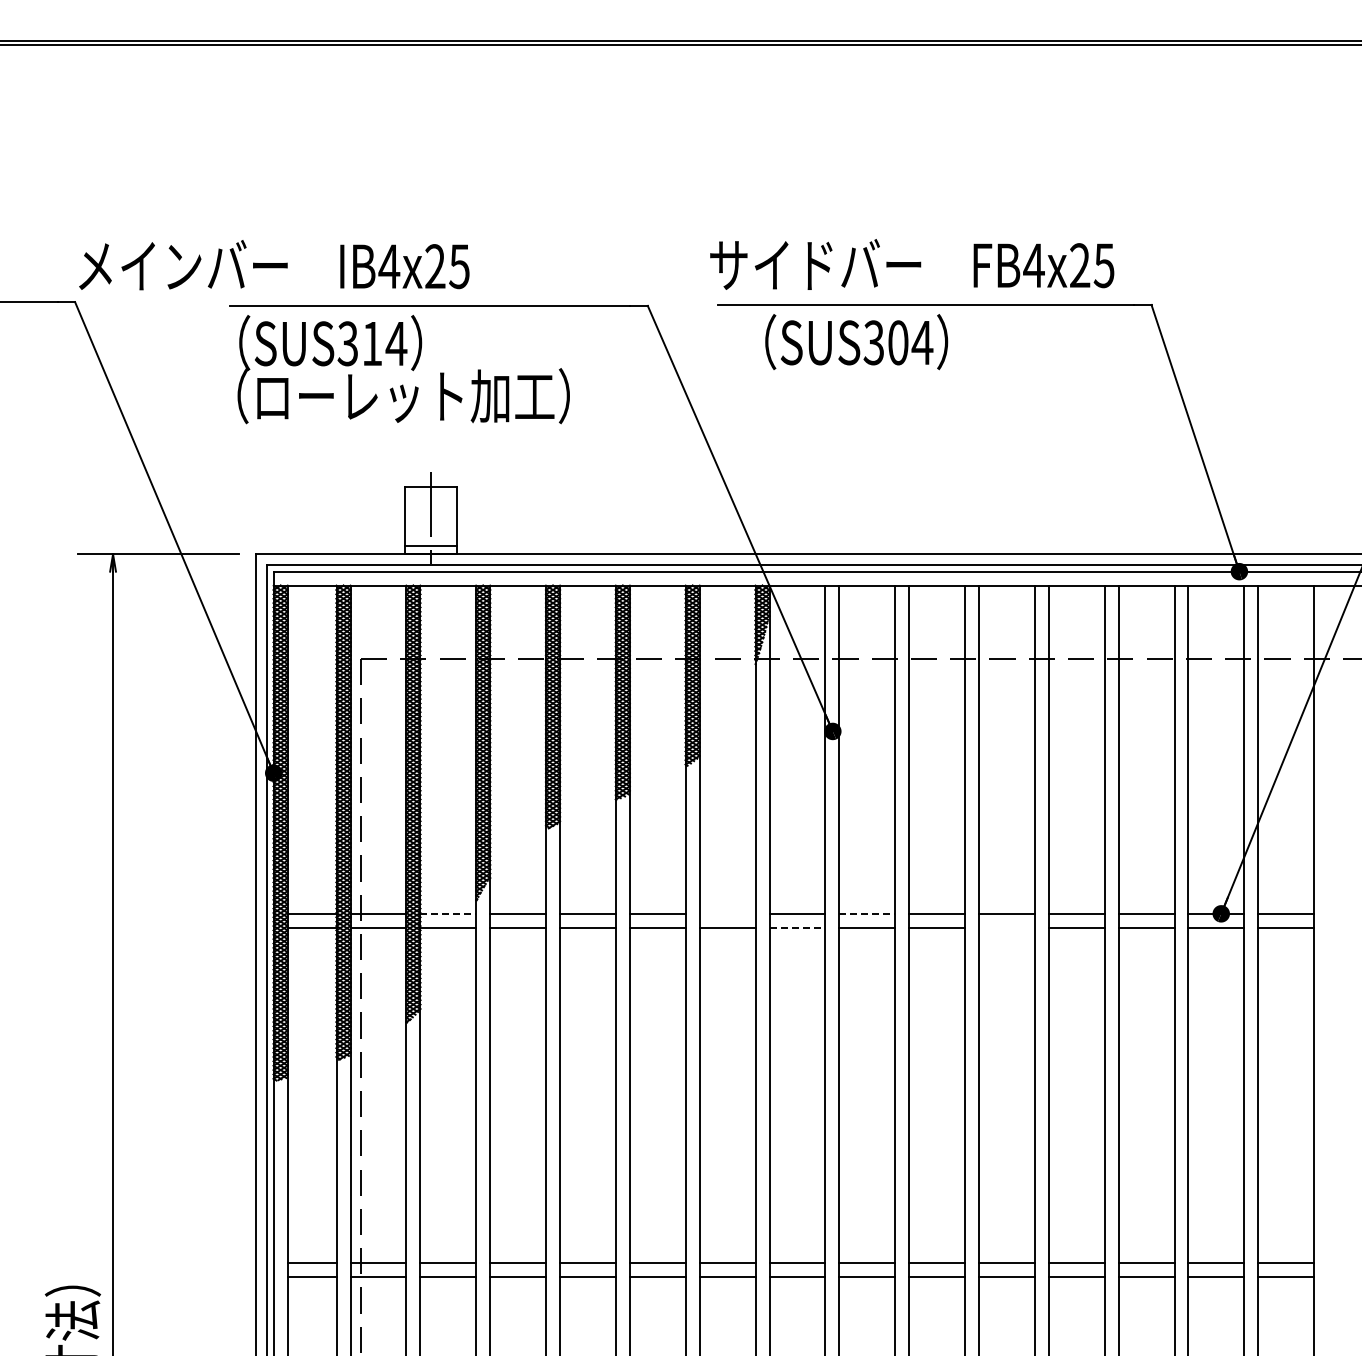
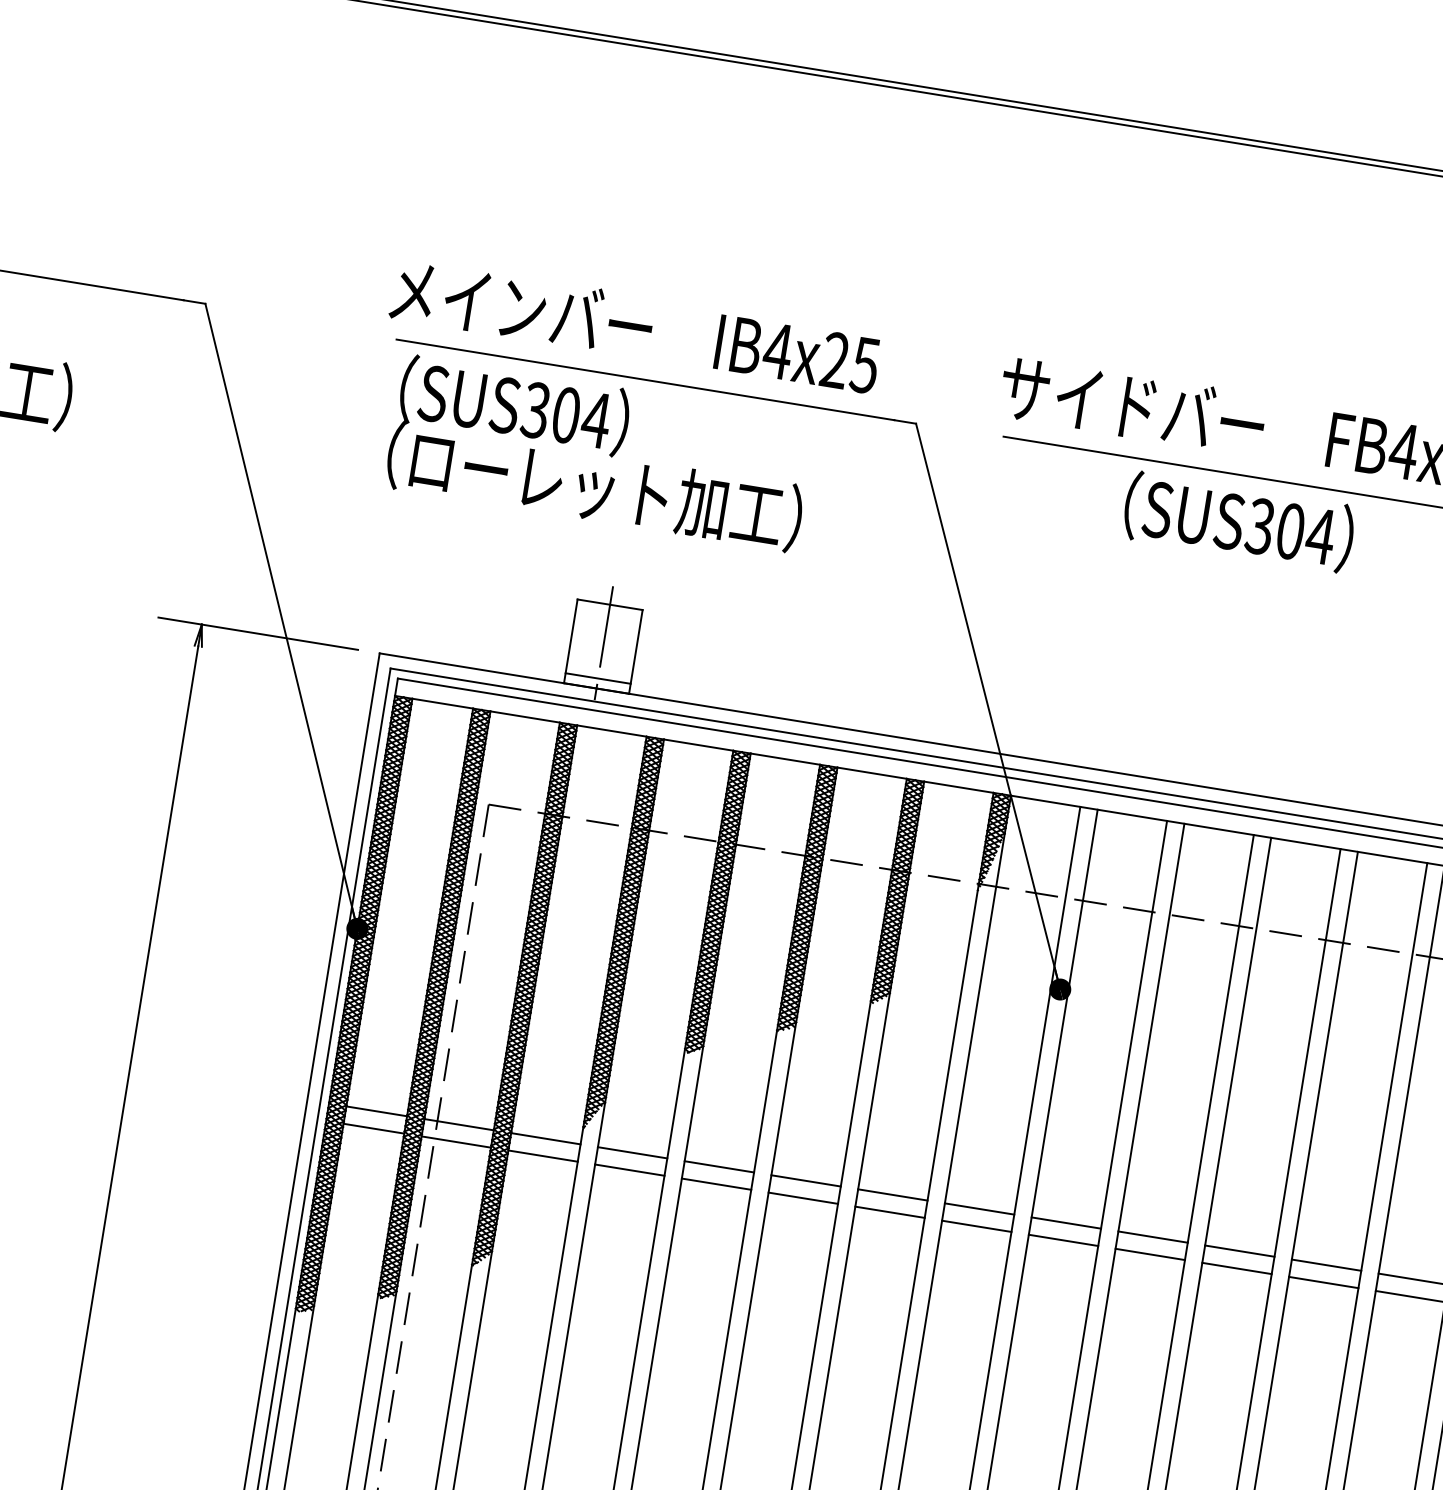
text: (274, 265) -> (635, 326), moved
text: (856, 342) -> (1238, 522), moved
text: (372, 343) -> (566, 415), SUS314 -> SUS304
line: (448, 913) -> (546, 1138), dashed -> solid
line: (727, 913) -> (892, 1194), added
line: (867, 913) -> (1066, 1222), dashed -> solid
line: (797, 927) -> (976, 1225), dashed -> solid
line: (1006, 927) -> (1236, 1268), added

